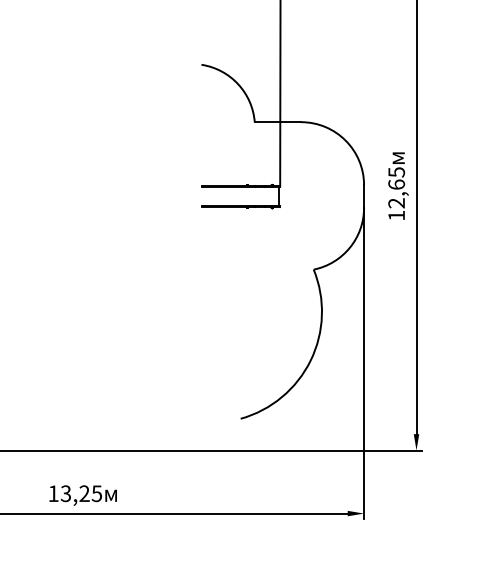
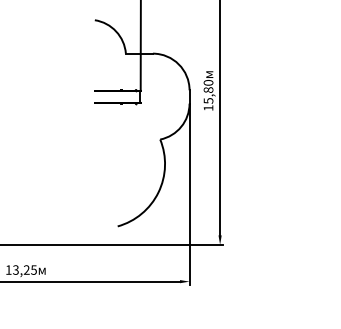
text: (396, 187) -> (208, 91), 12,65 -> 15,80

